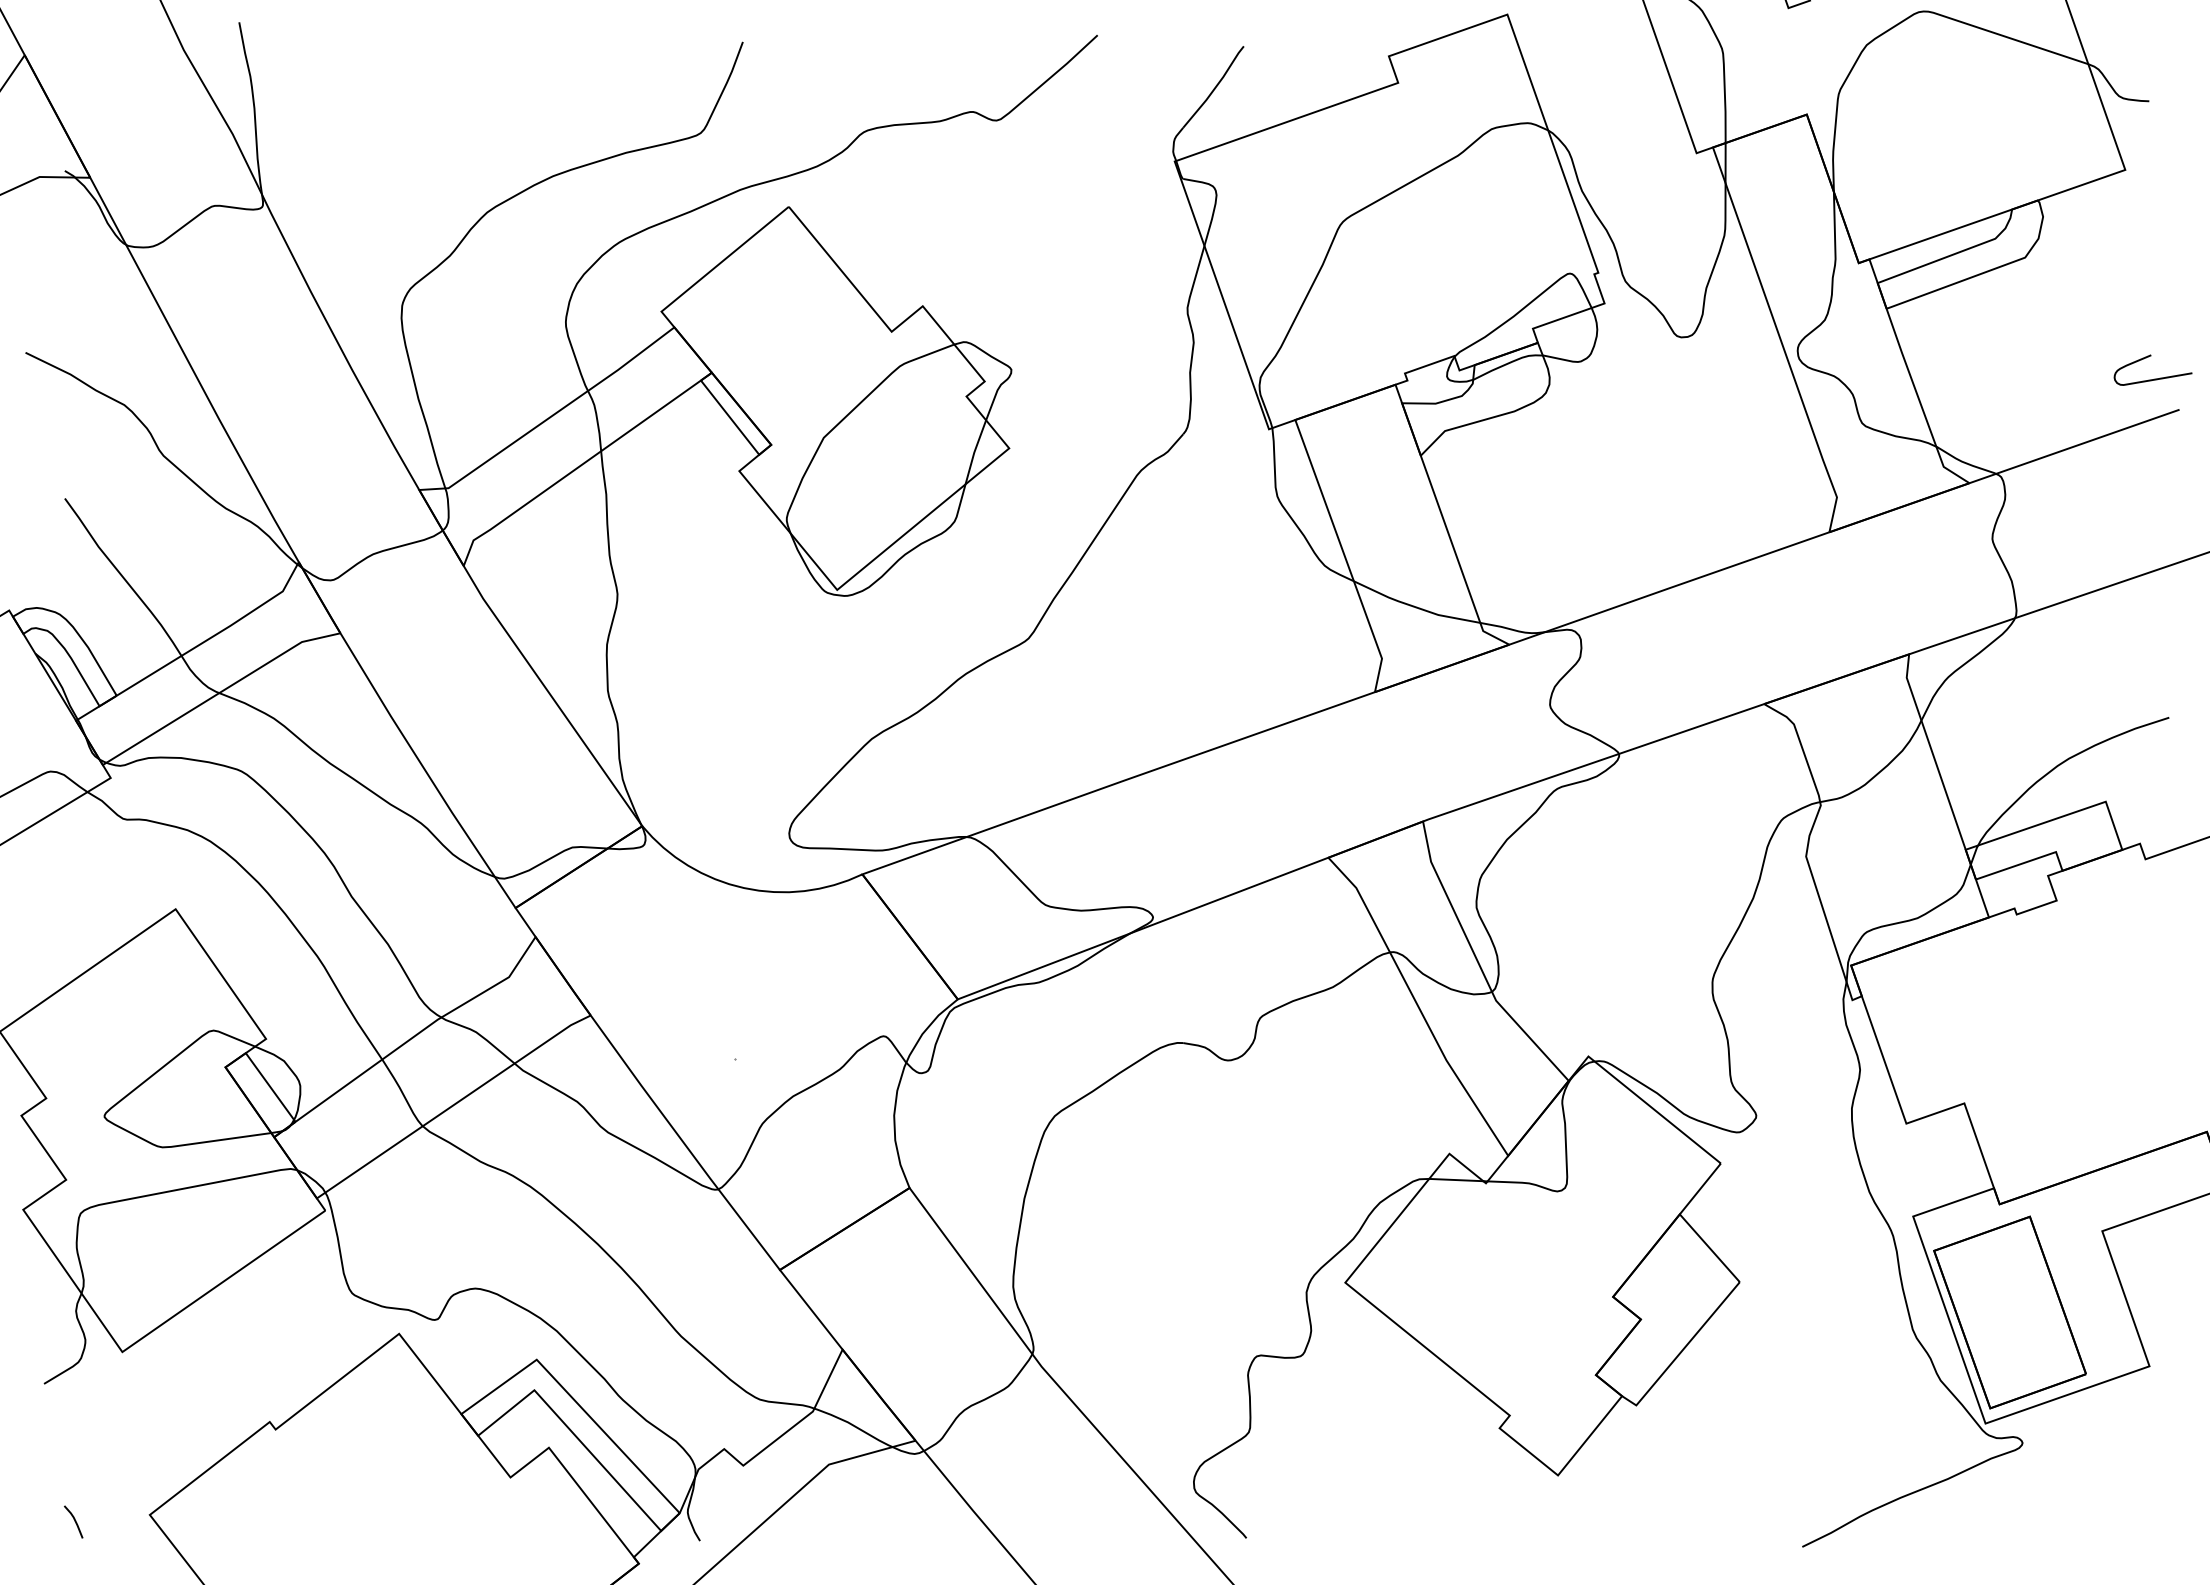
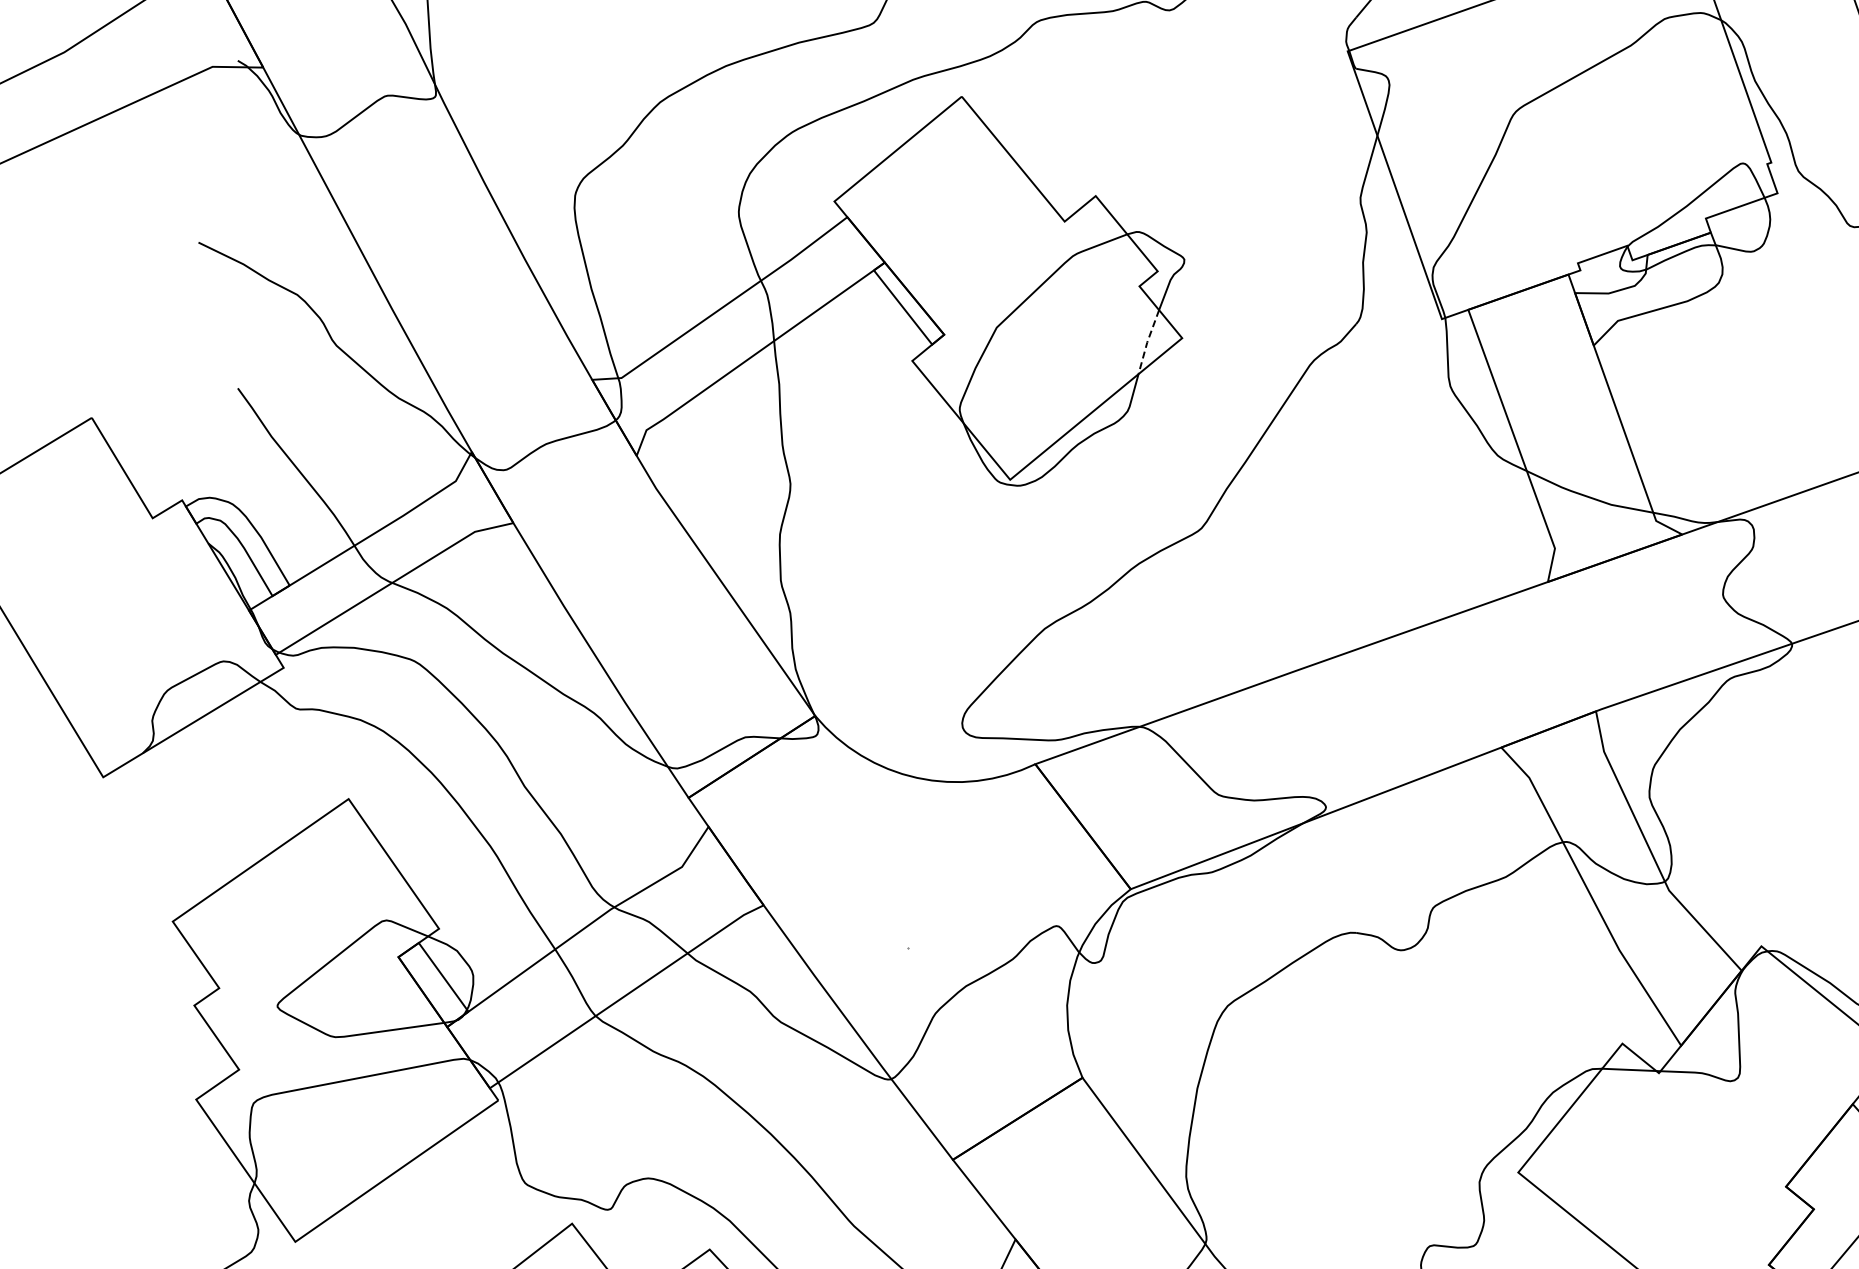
line: (974, 452) -> (1147, 342), solid -> dashed

